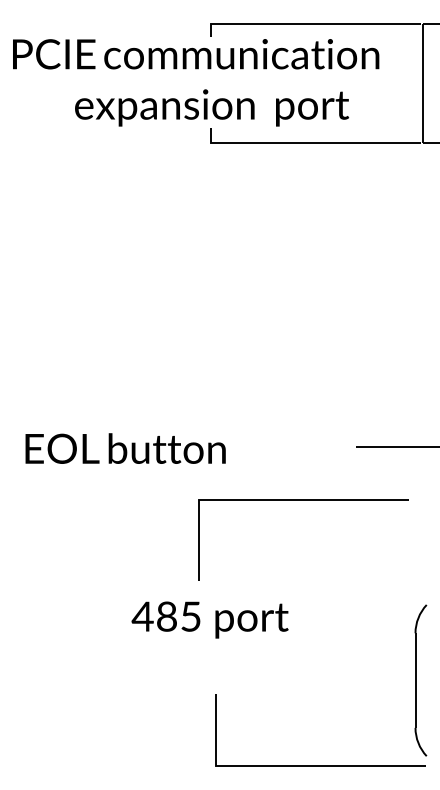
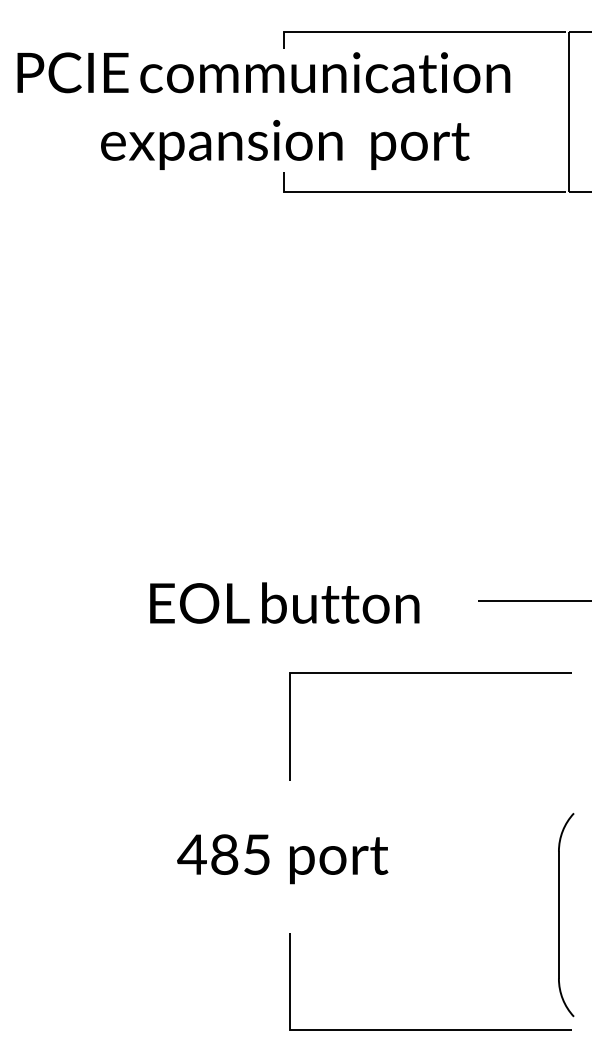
text: (125, 448) -> (284, 602), moved
part: (303, 500) -> (431, 672), moved
text: (209, 619) -> (281, 858), moved

